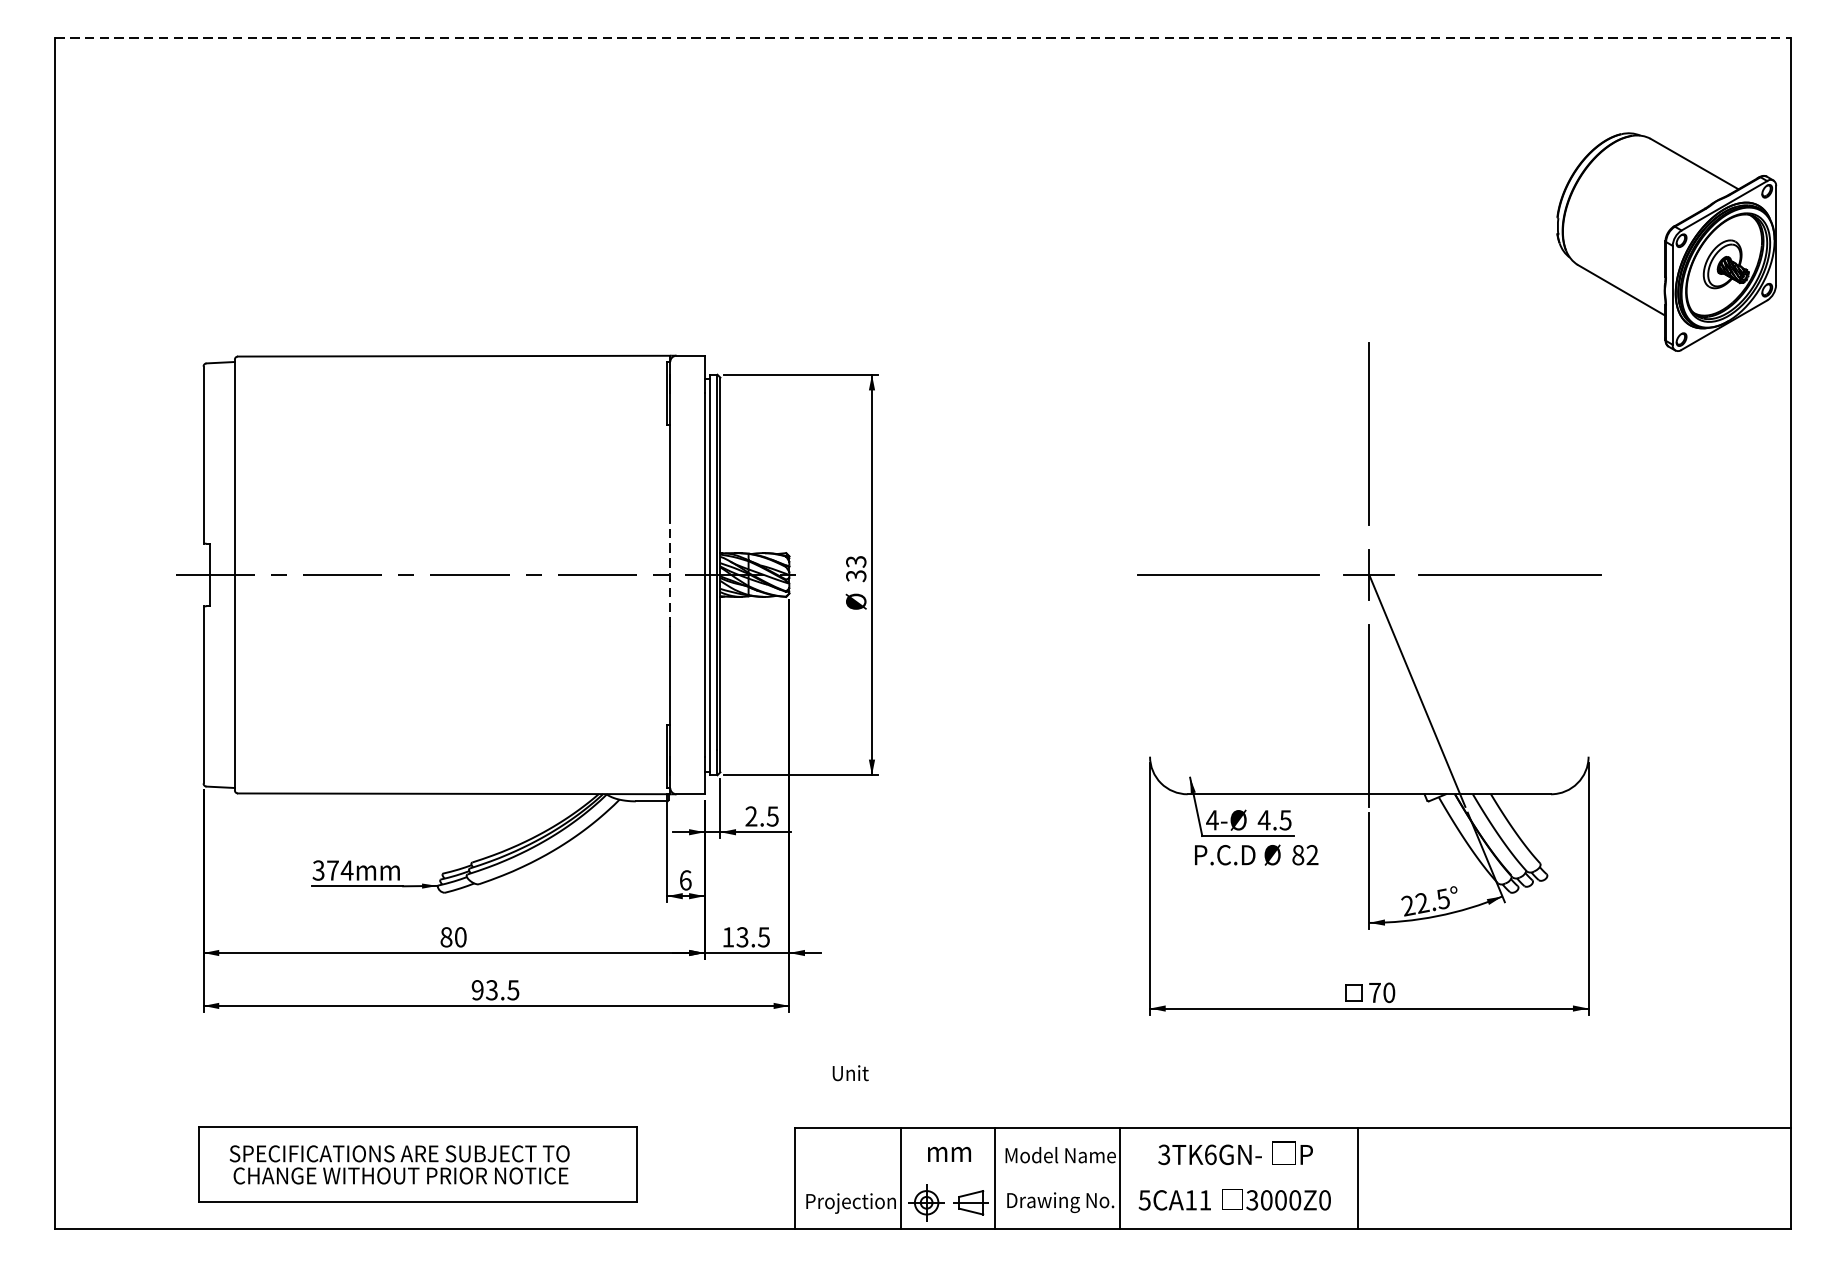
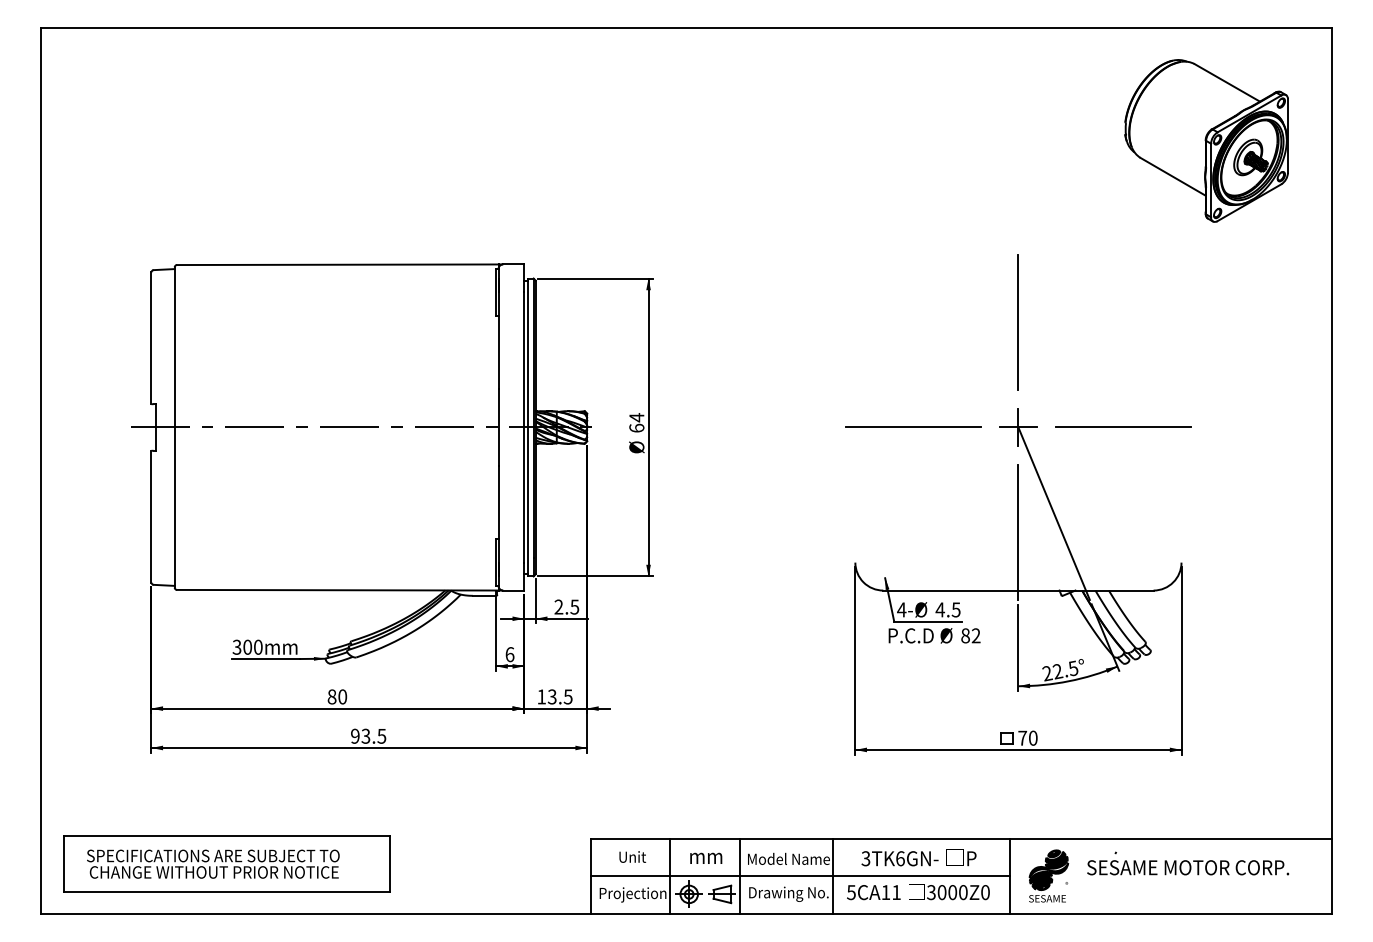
line: (923, 38) -> (686, 28), dashed -> solid
part: (1666, 241) -> (1206, 140), moved
text: (855, 568) -> (636, 422), 33 -> 64
line: (670, 573) -> (498, 426), dashed -> solid
text: (339, 869) -> (252, 646), 374mm -> 300mm
text: (850, 1072) -> (632, 856), moved
part: (1597, 1161) -> (1188, 863), added
part: (417, 1163) -> (226, 863), moved
part: (1409, 1177) -> (1048, 875), added
line: (1076, 1178) -> (800, 876), added

